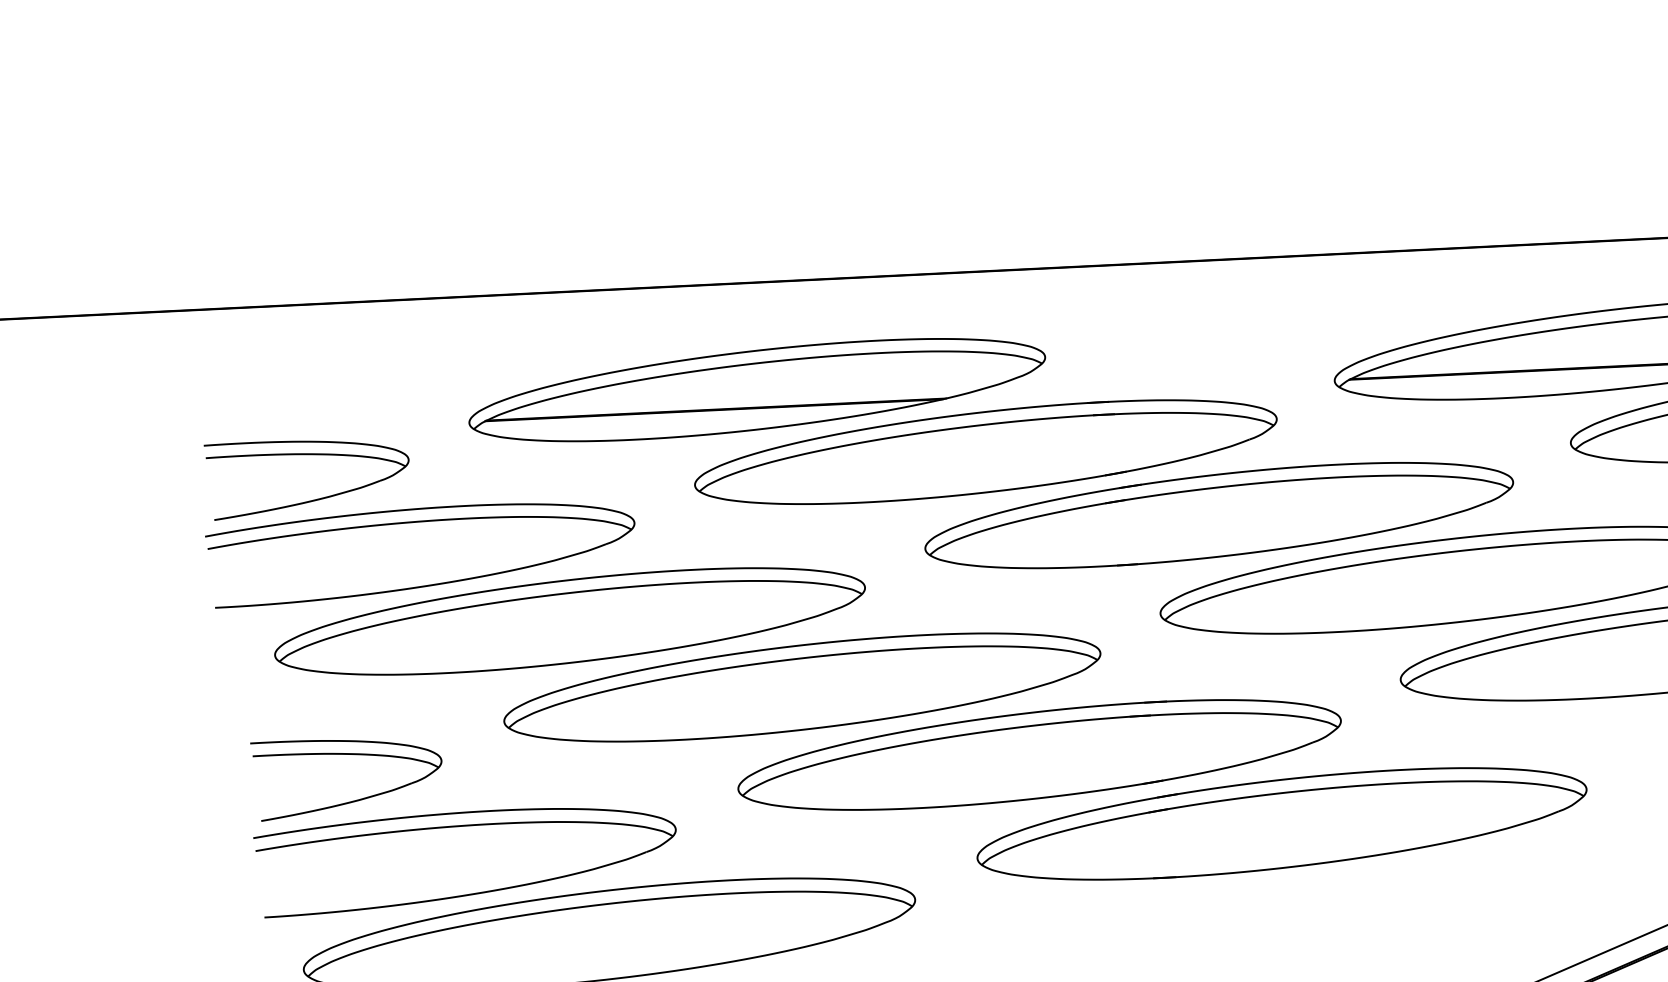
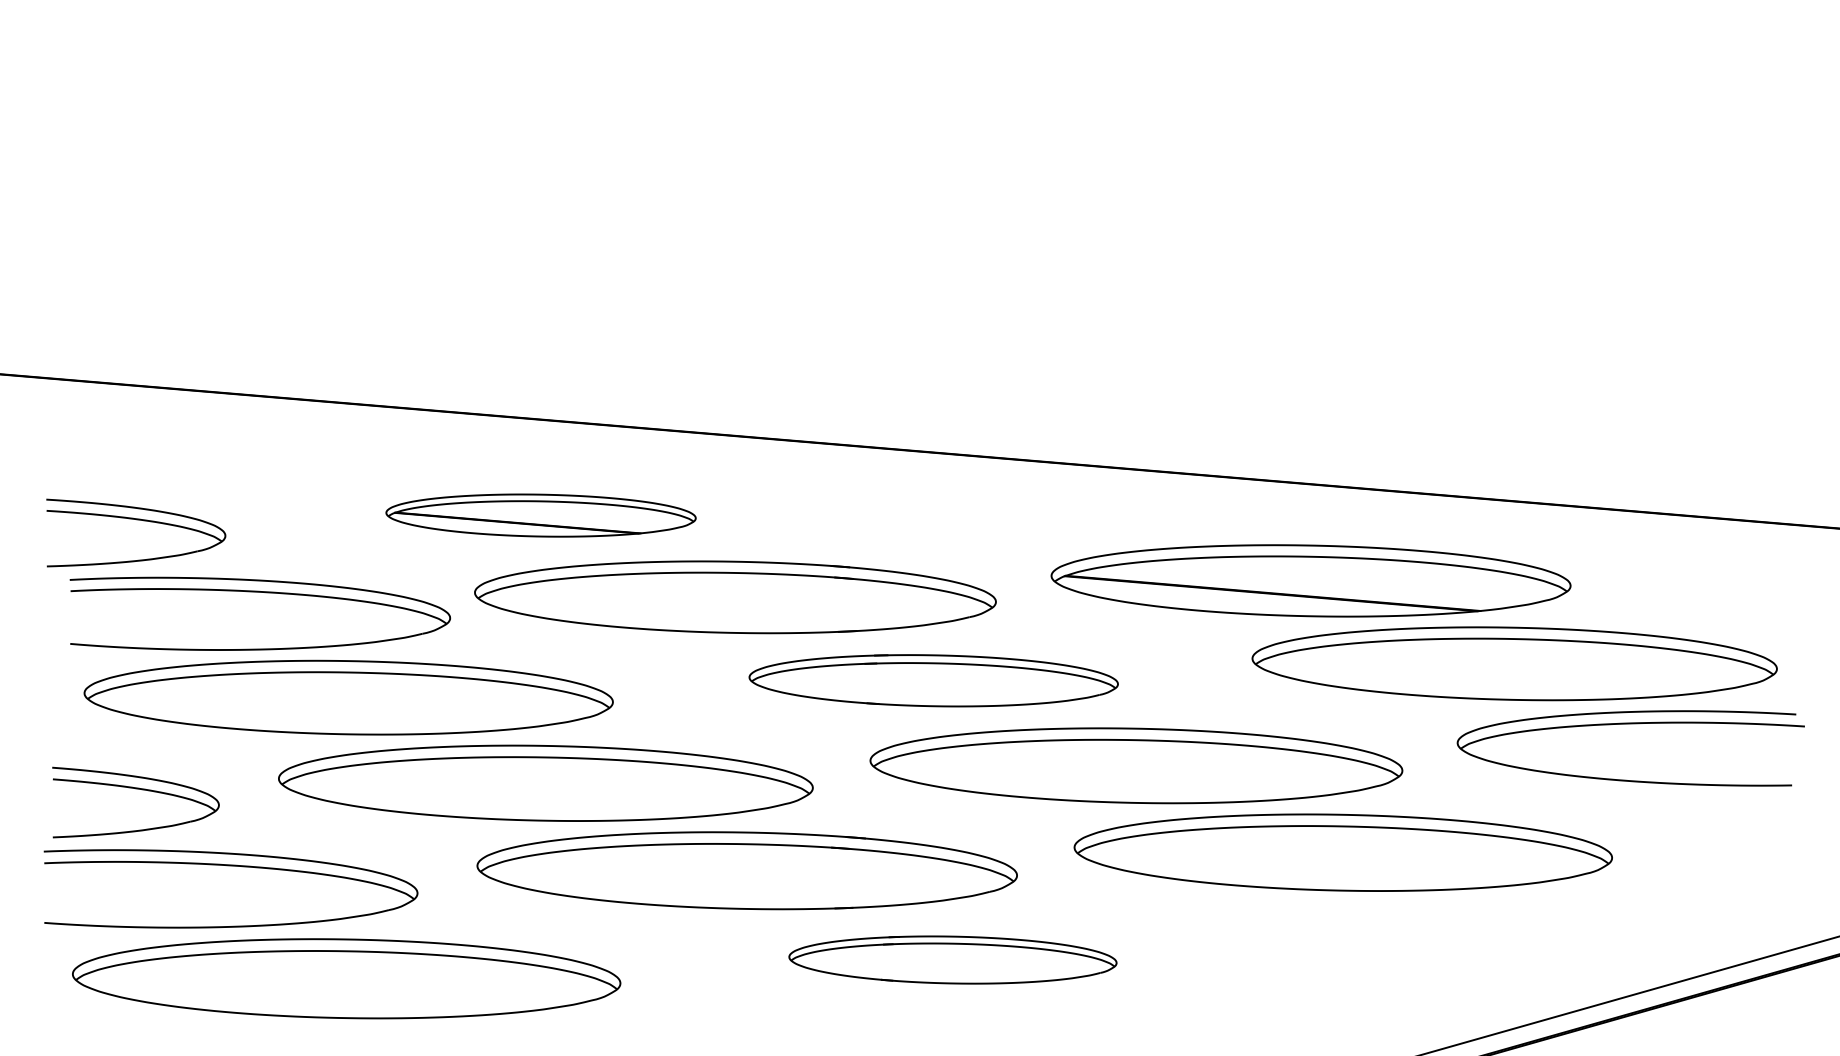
part: (756, 390) -> (540, 515), size x0.6
part: (1218, 515) -> (933, 680), size x0.7
part: (425, 522) -> (265, 593), moved
part: (1281, 823) -> (952, 959), size x0.6

